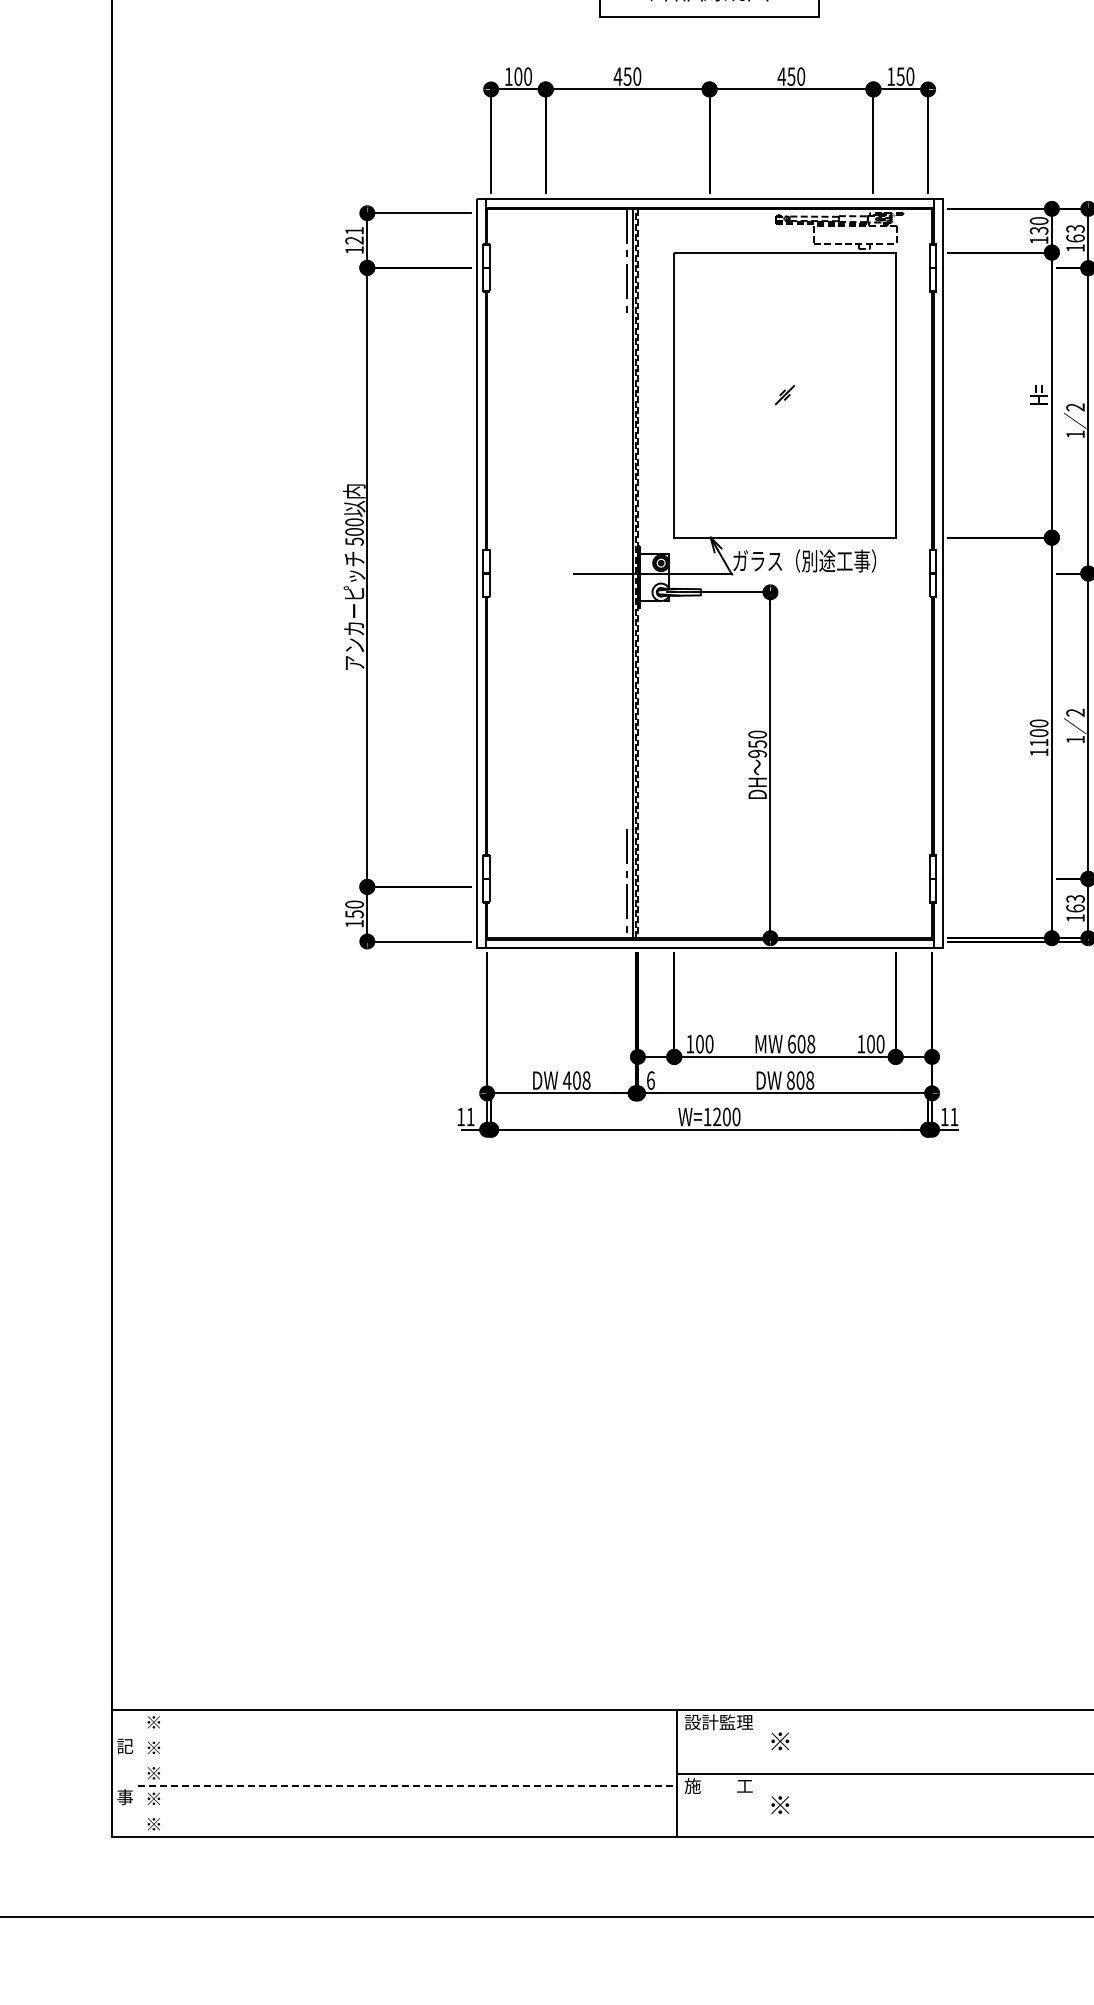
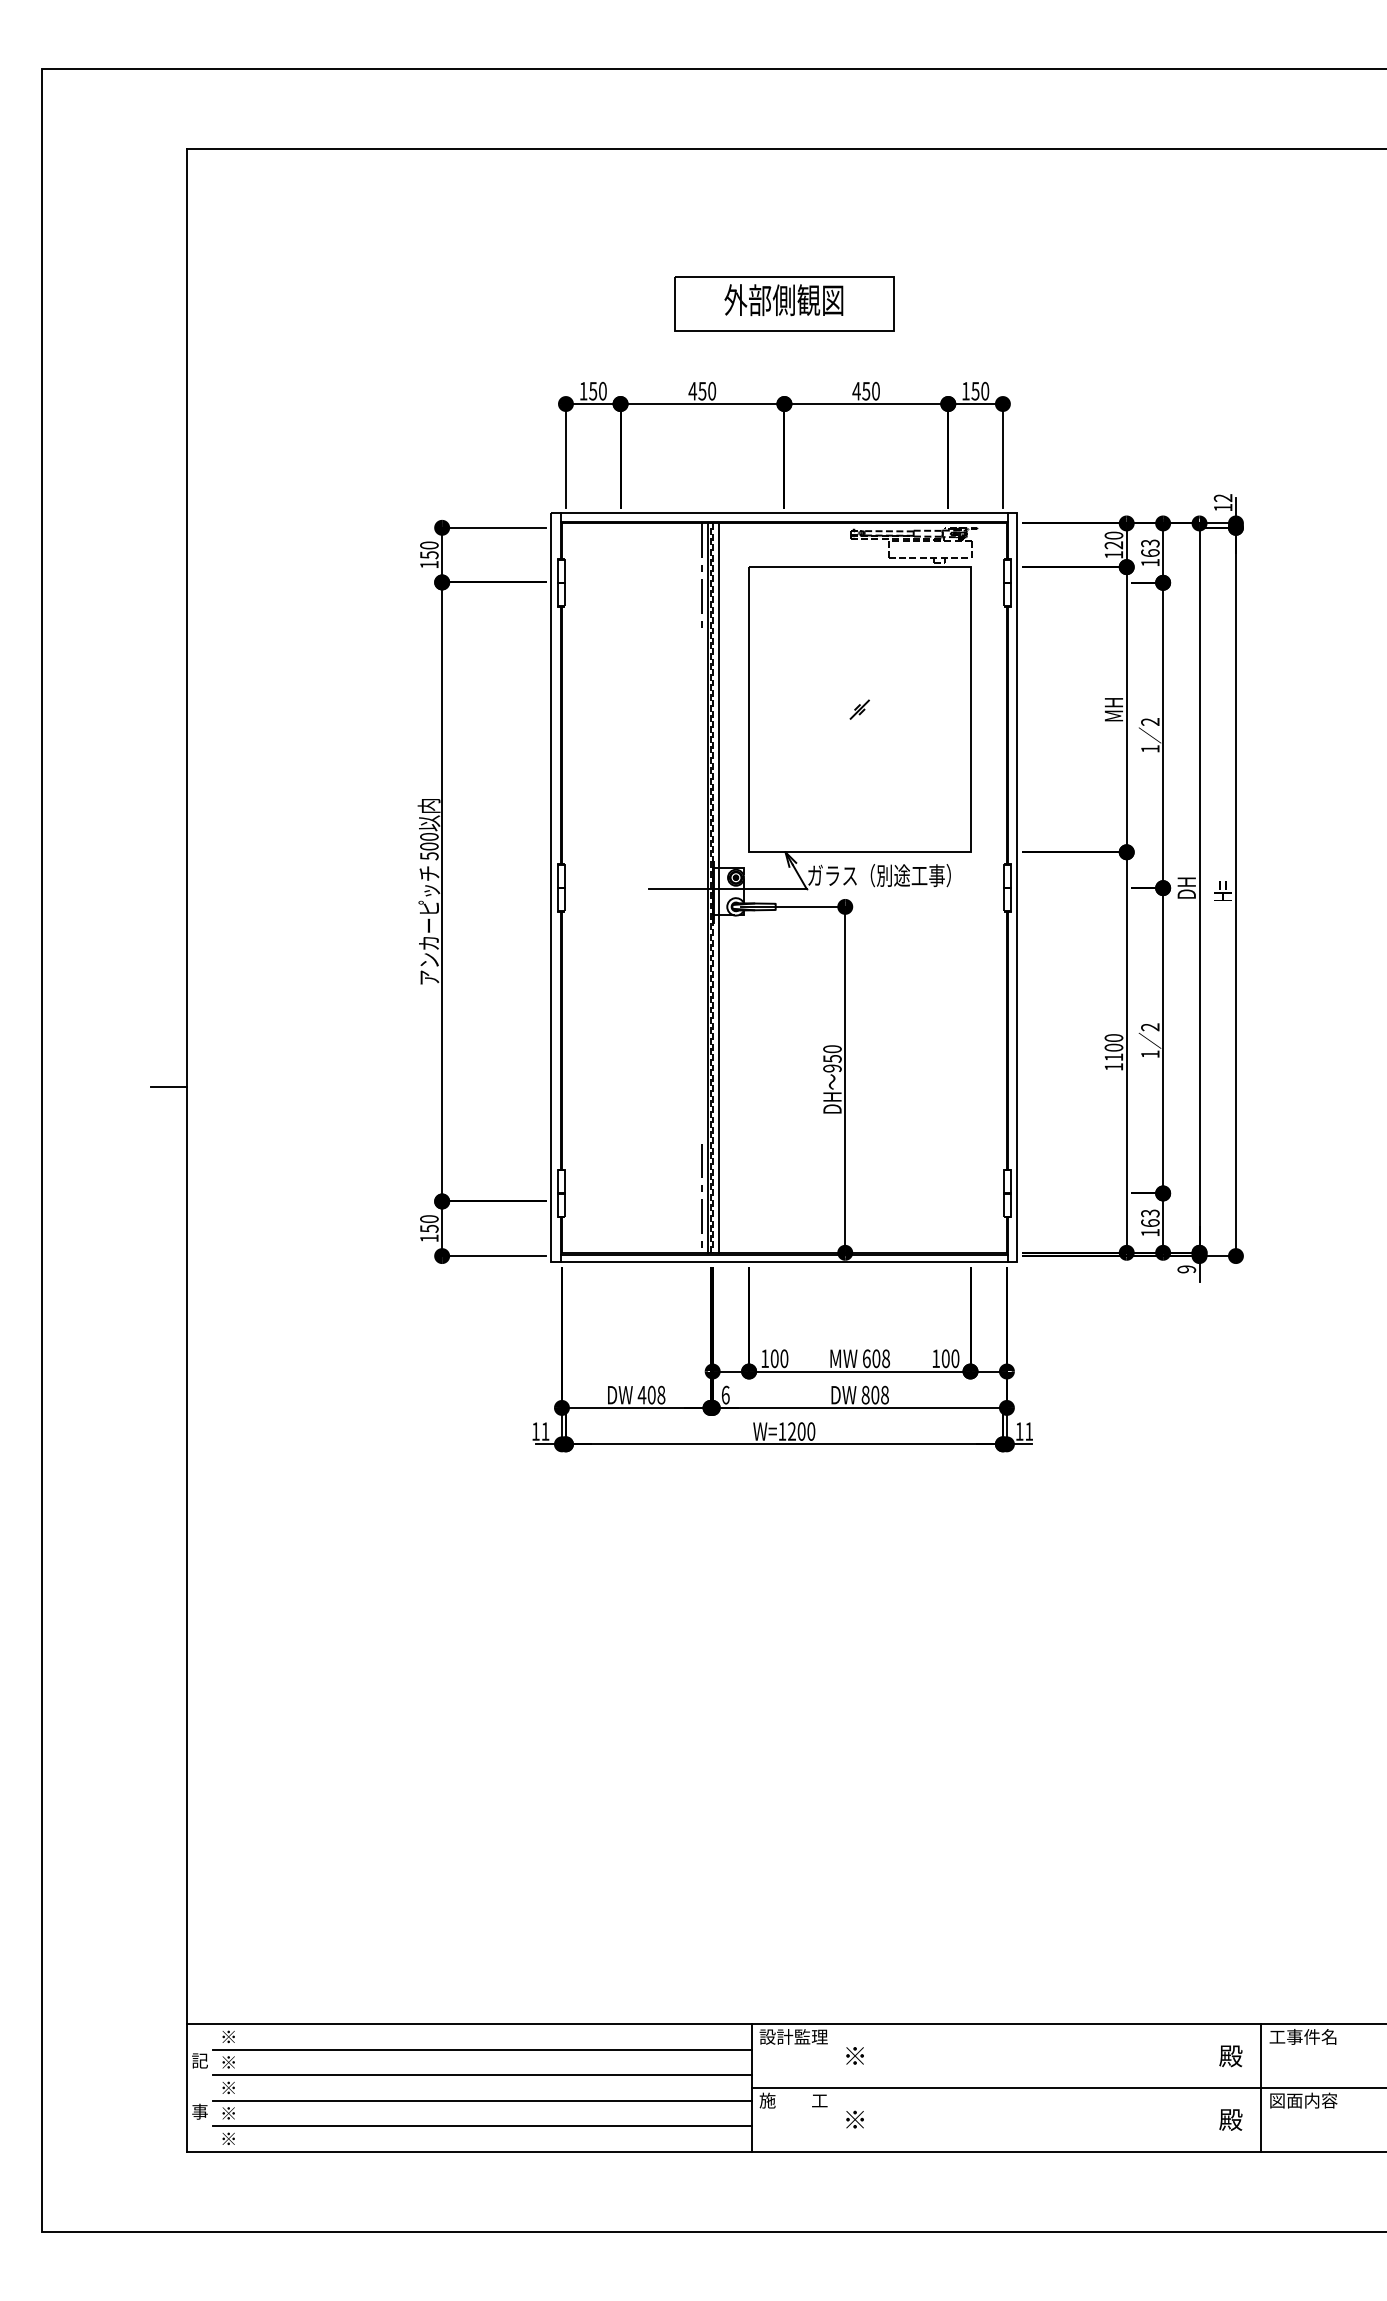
text: (518, 75) -> (593, 390), 100 -> 150
text: (1039, 230) -> (1114, 545), 130 -> 120
text: (354, 235) -> (429, 550), 121 -> 150
text: (1038, 394) -> (1113, 709), H= -> MH
line: (643, 572) -> (718, 887), added
line: (93, 771) -> (168, 1086), added
line: (406, 1734) -> (481, 2049), added
line: (406, 1760) -> (481, 2075), added
line: (407, 1785) -> (482, 2100), dashed -> solid
line: (406, 1811) -> (481, 2126), added

